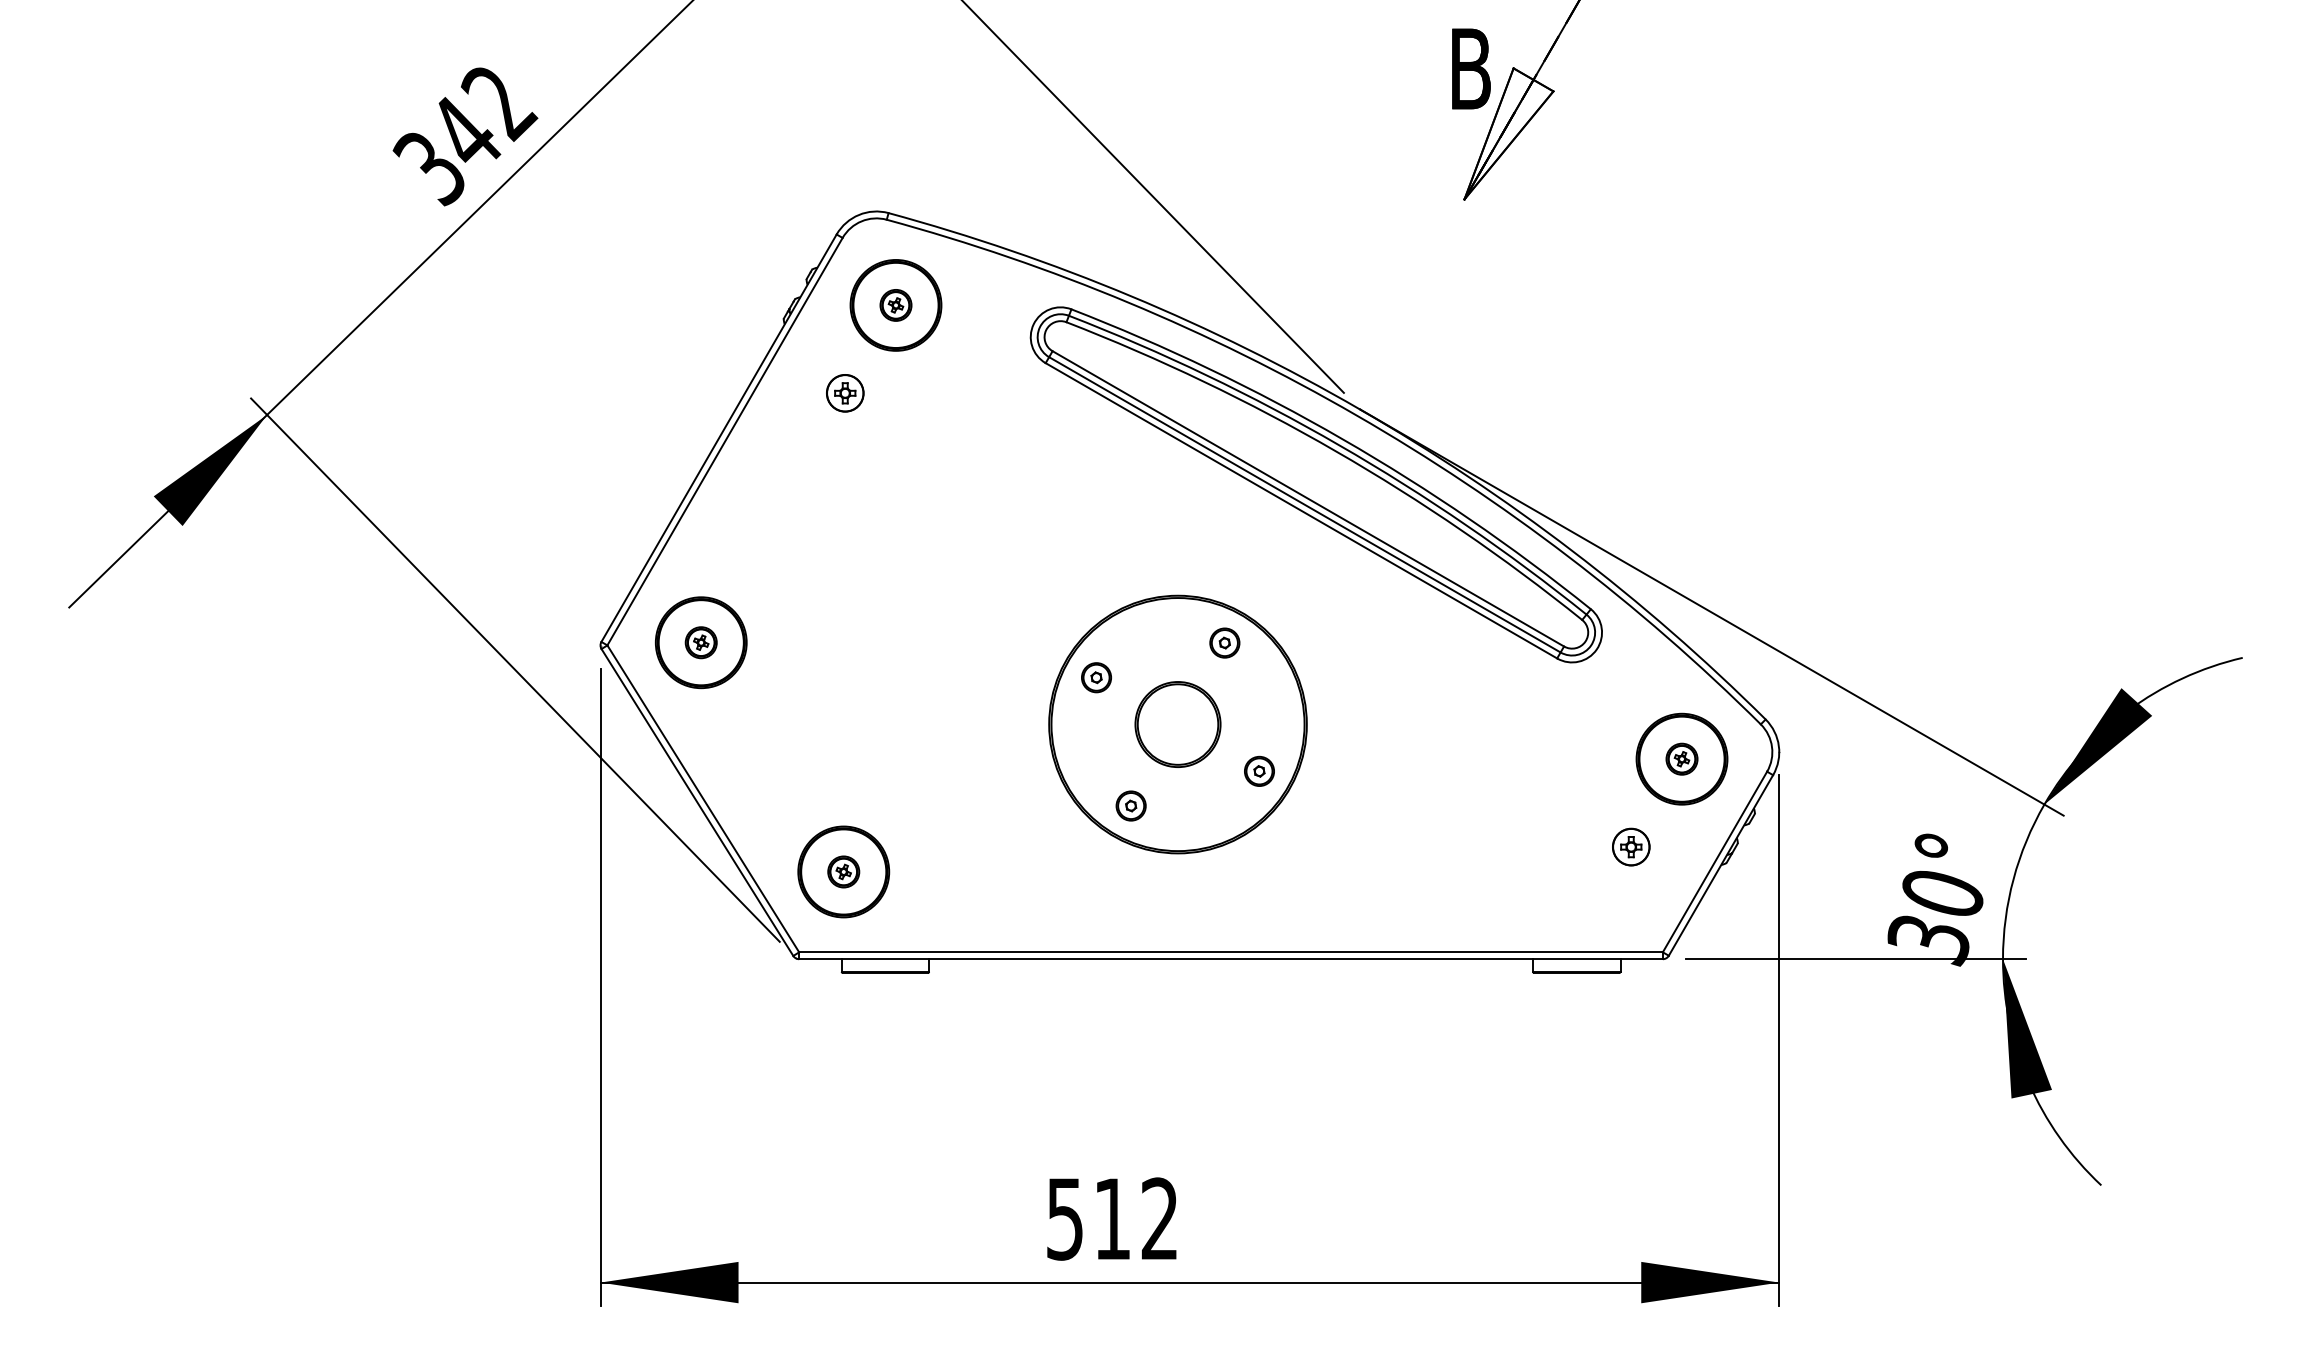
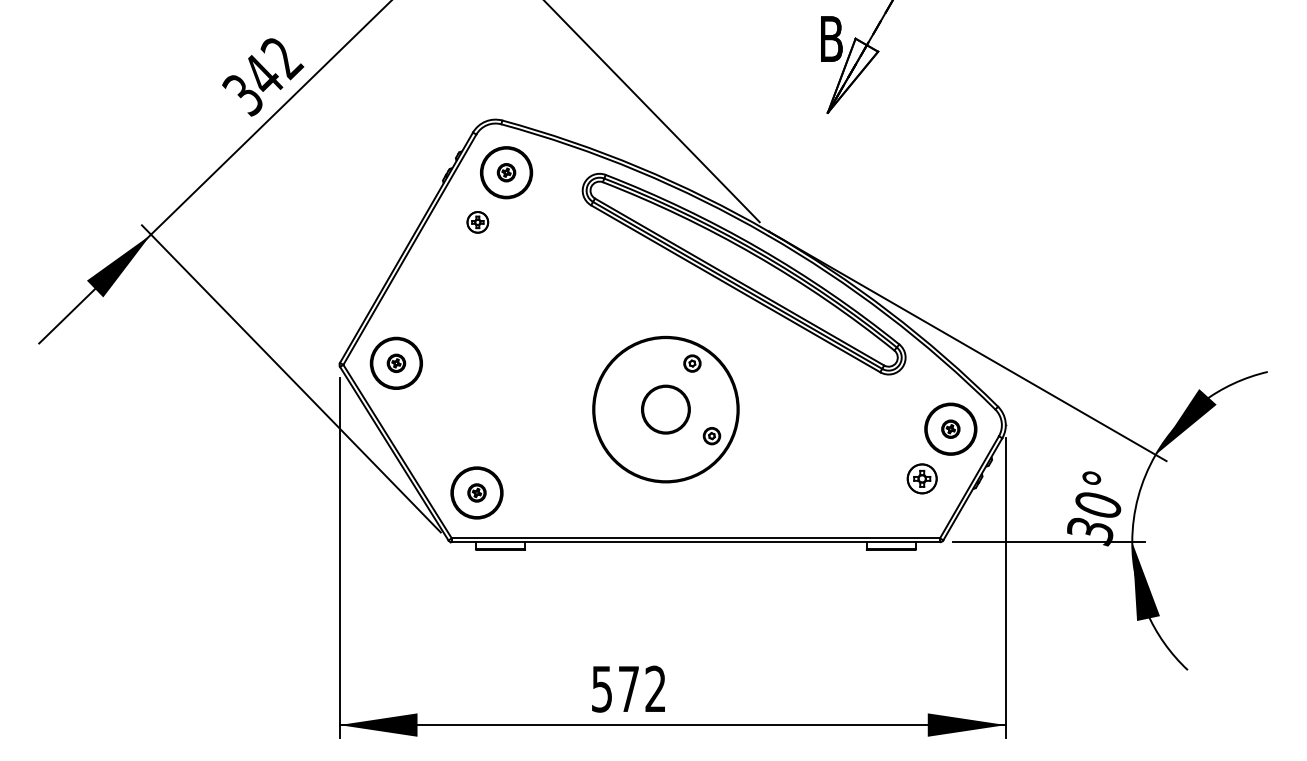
part: (1095, 678) -> (619, 383), removed
part: (1131, 805) -> (639, 455), removed
part: (1630, 846) -> (921, 478), size x1.4
text: (1111, 1217) -> (628, 688), 512 -> 572

